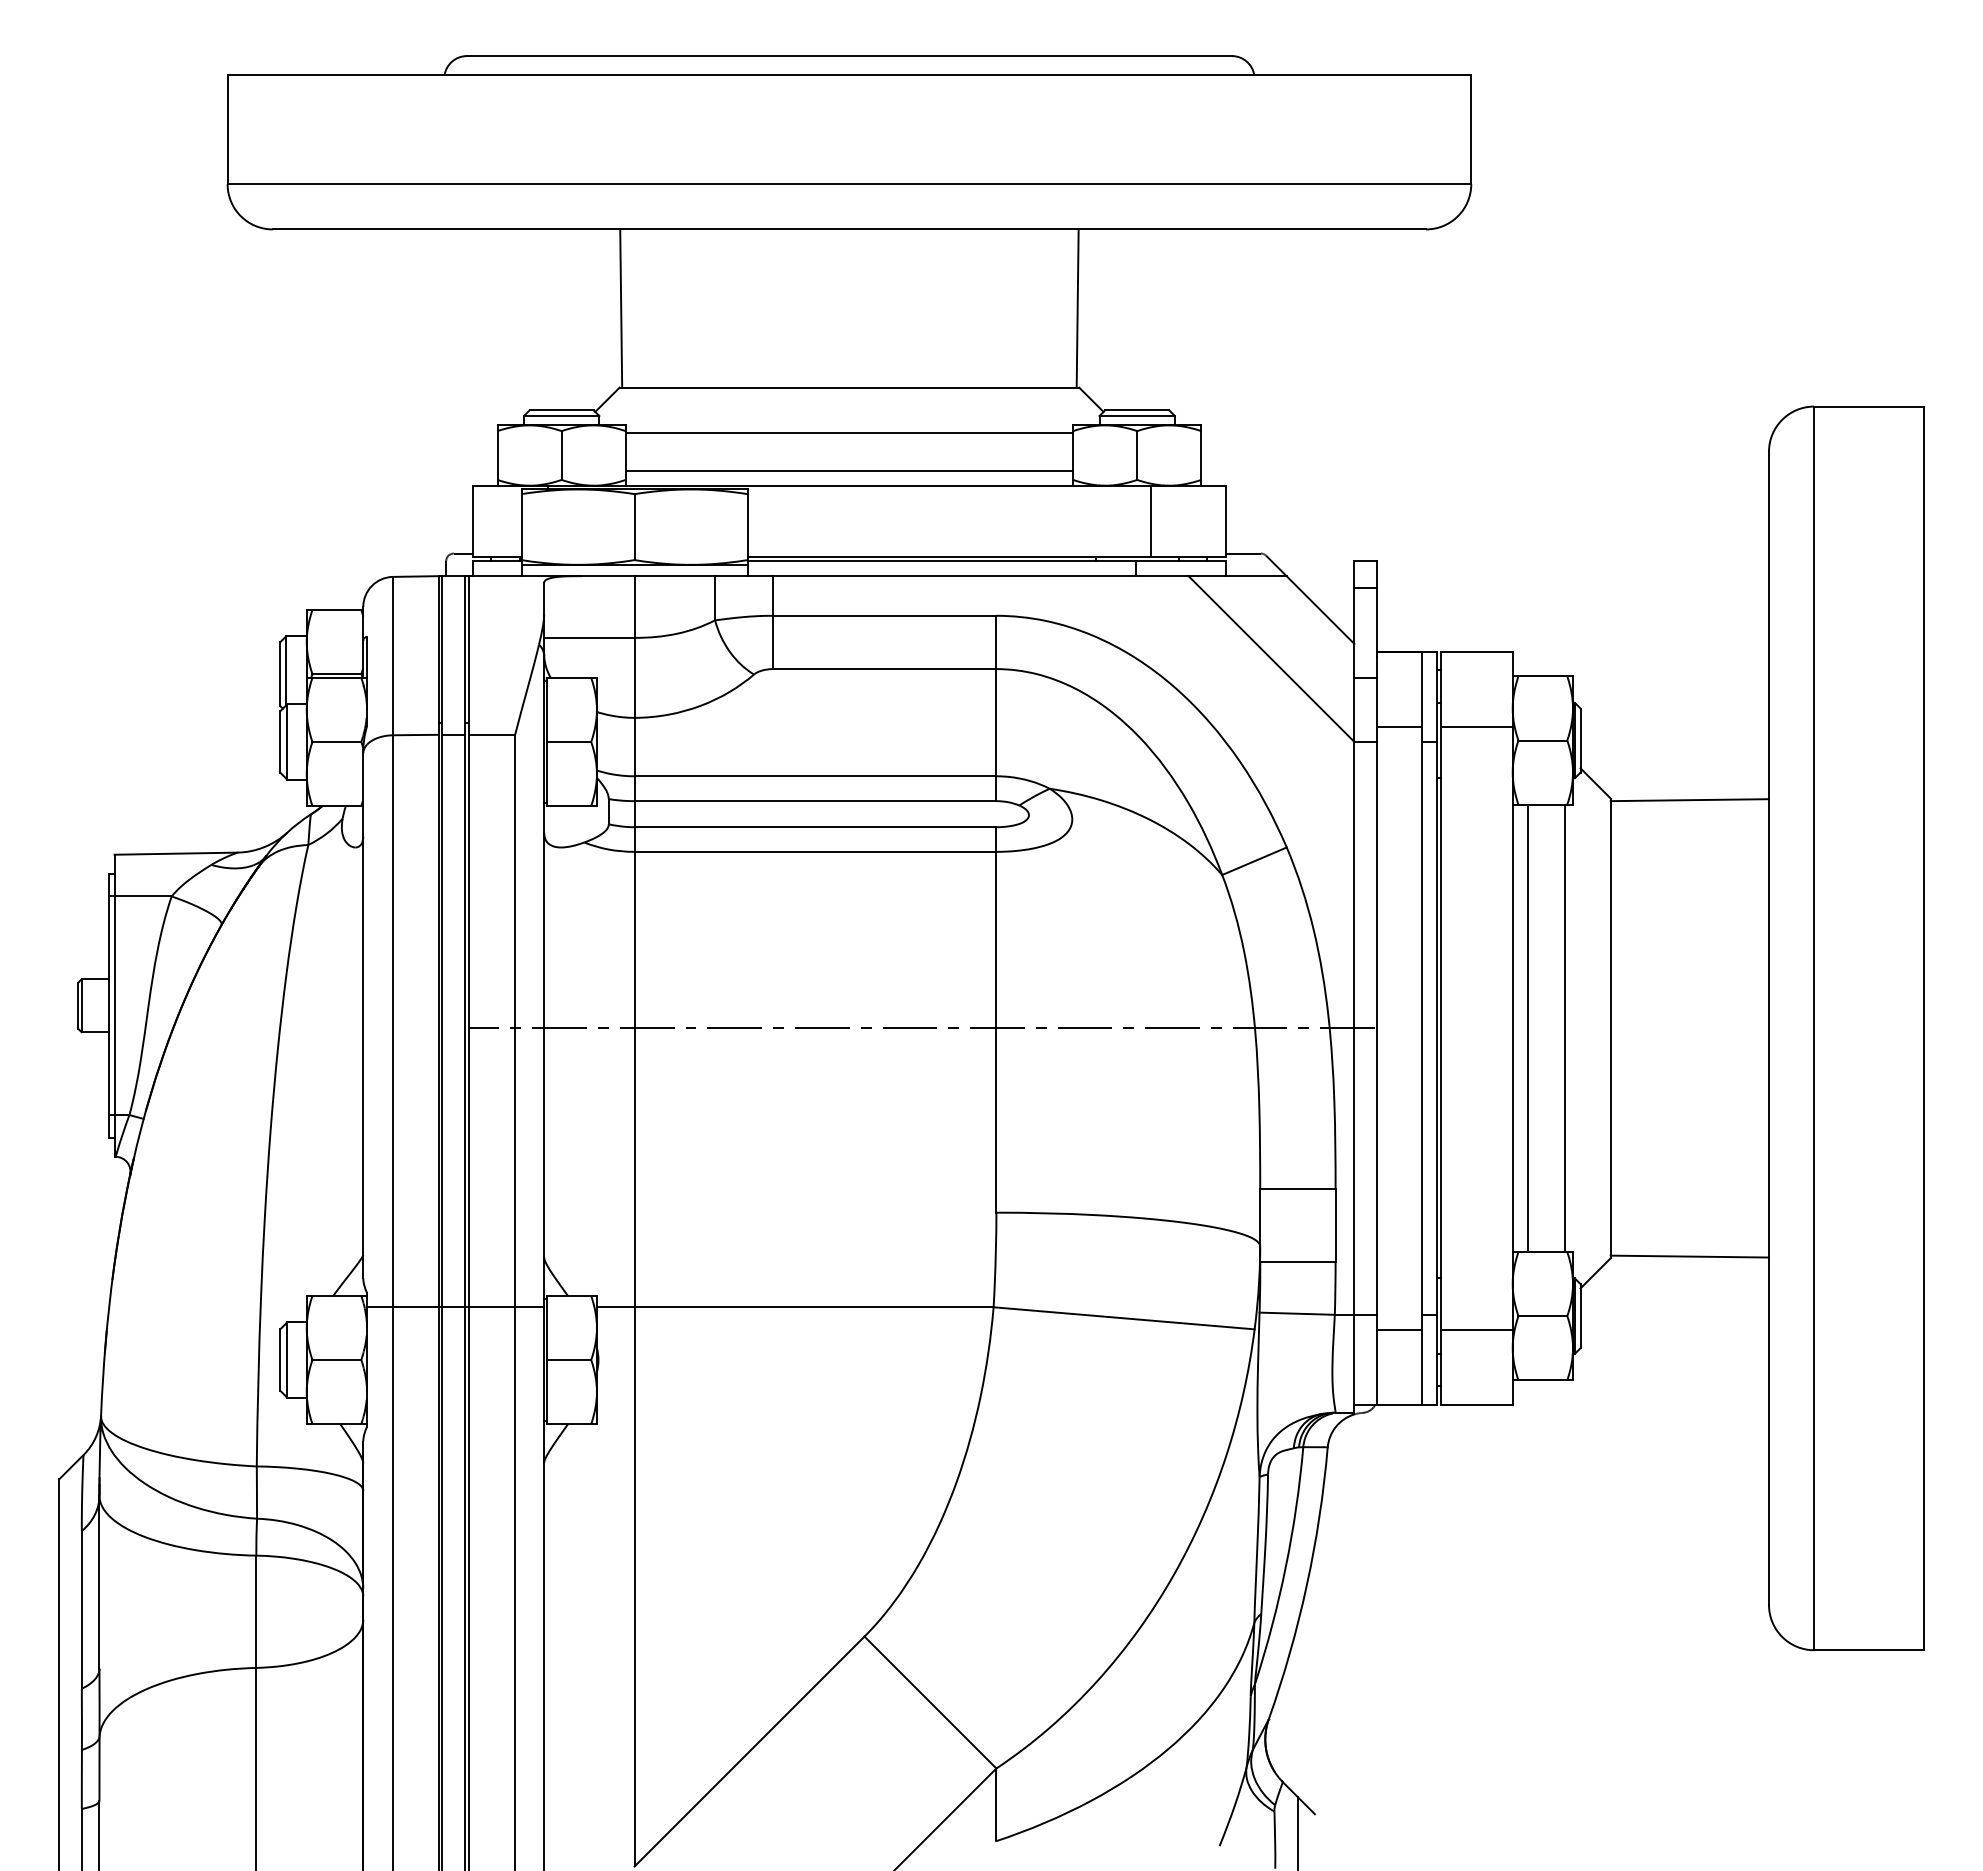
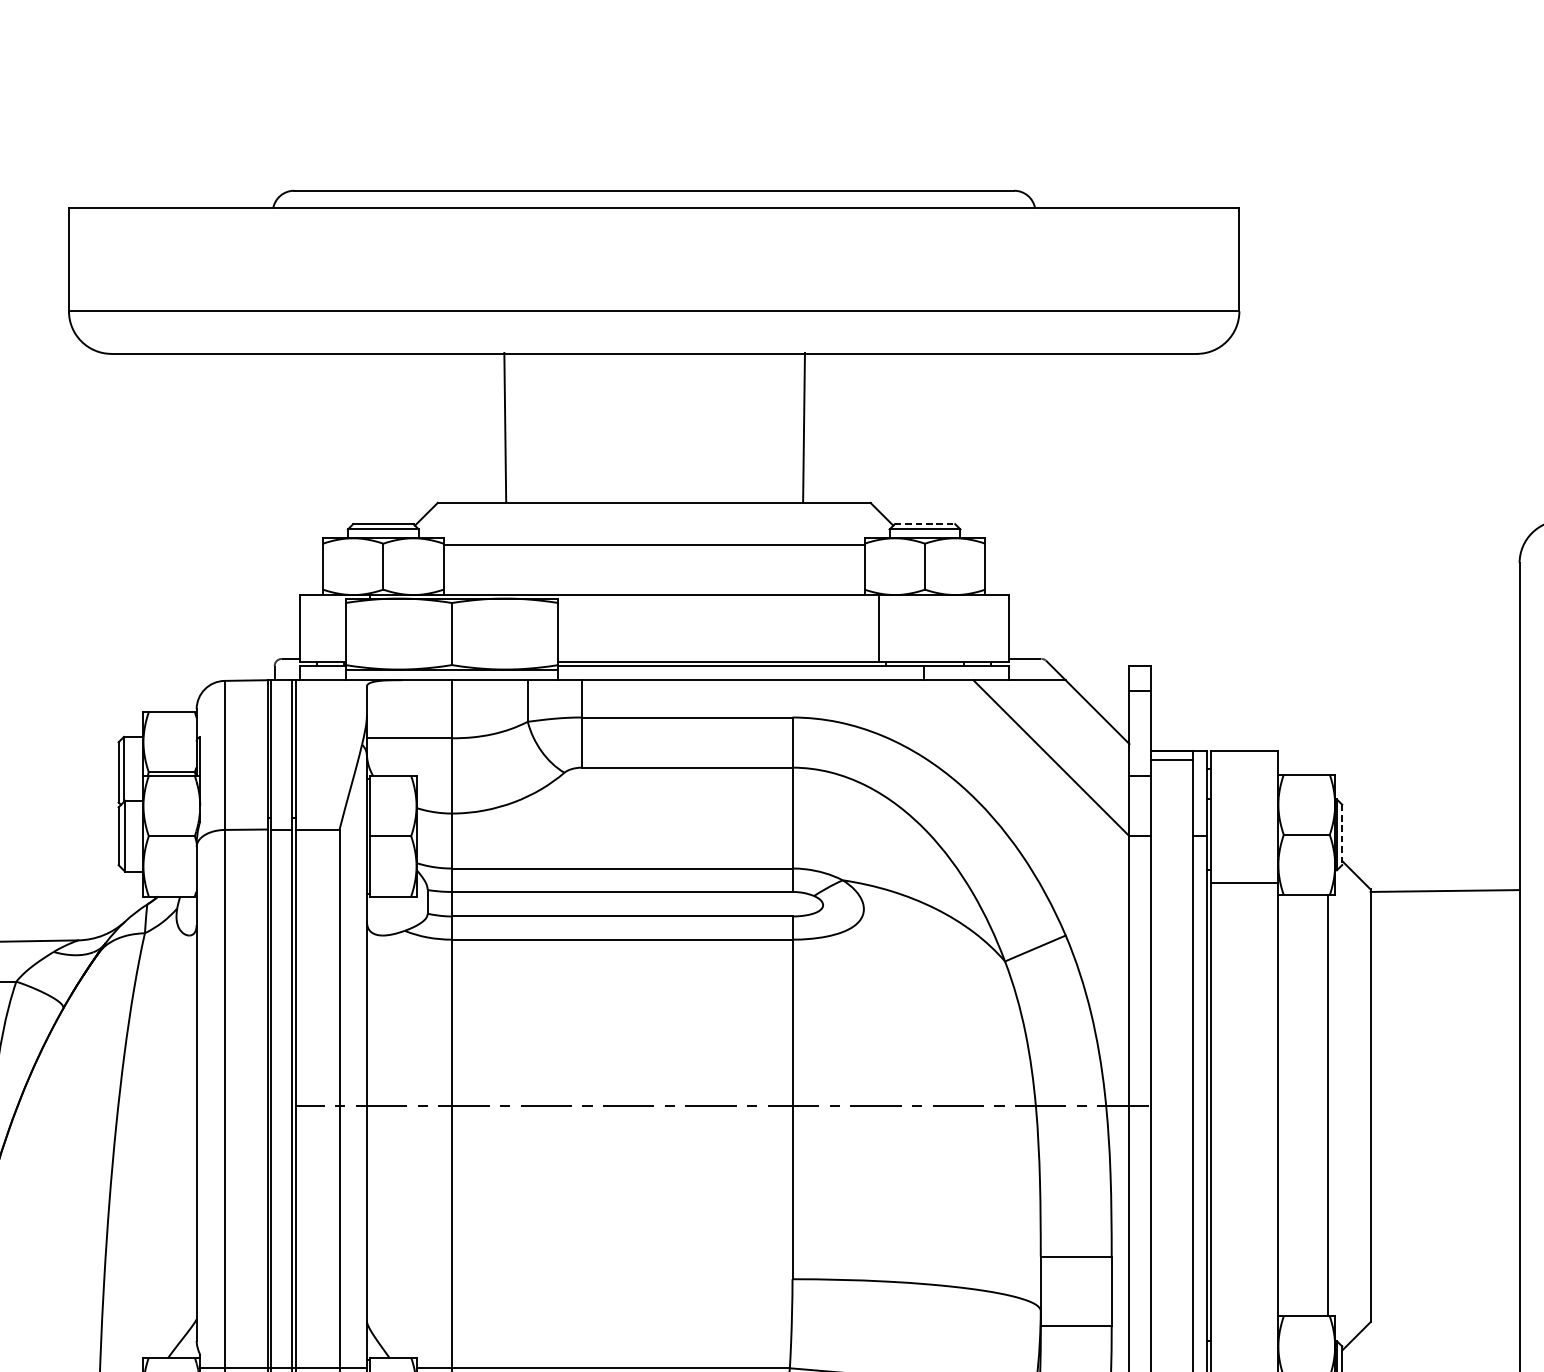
line: (621, 308) -> (505, 427), moved
line: (1077, 308) -> (803, 427), moved
line: (1137, 410) -> (925, 524), solid -> dashed
line: (849, 470) -> (654, 580), removed
line: (1150, 521) -> (878, 628), moved
line: (1399, 726) -> (1171, 759), moved
line: (1476, 726) -> (1244, 882), moved
line: (1580, 741) -> (1342, 835), solid -> dashed
line: (1527, 1028) -> (1292, 1105), removed
line: (1689, 1256) -> (1444, 1320), removed

